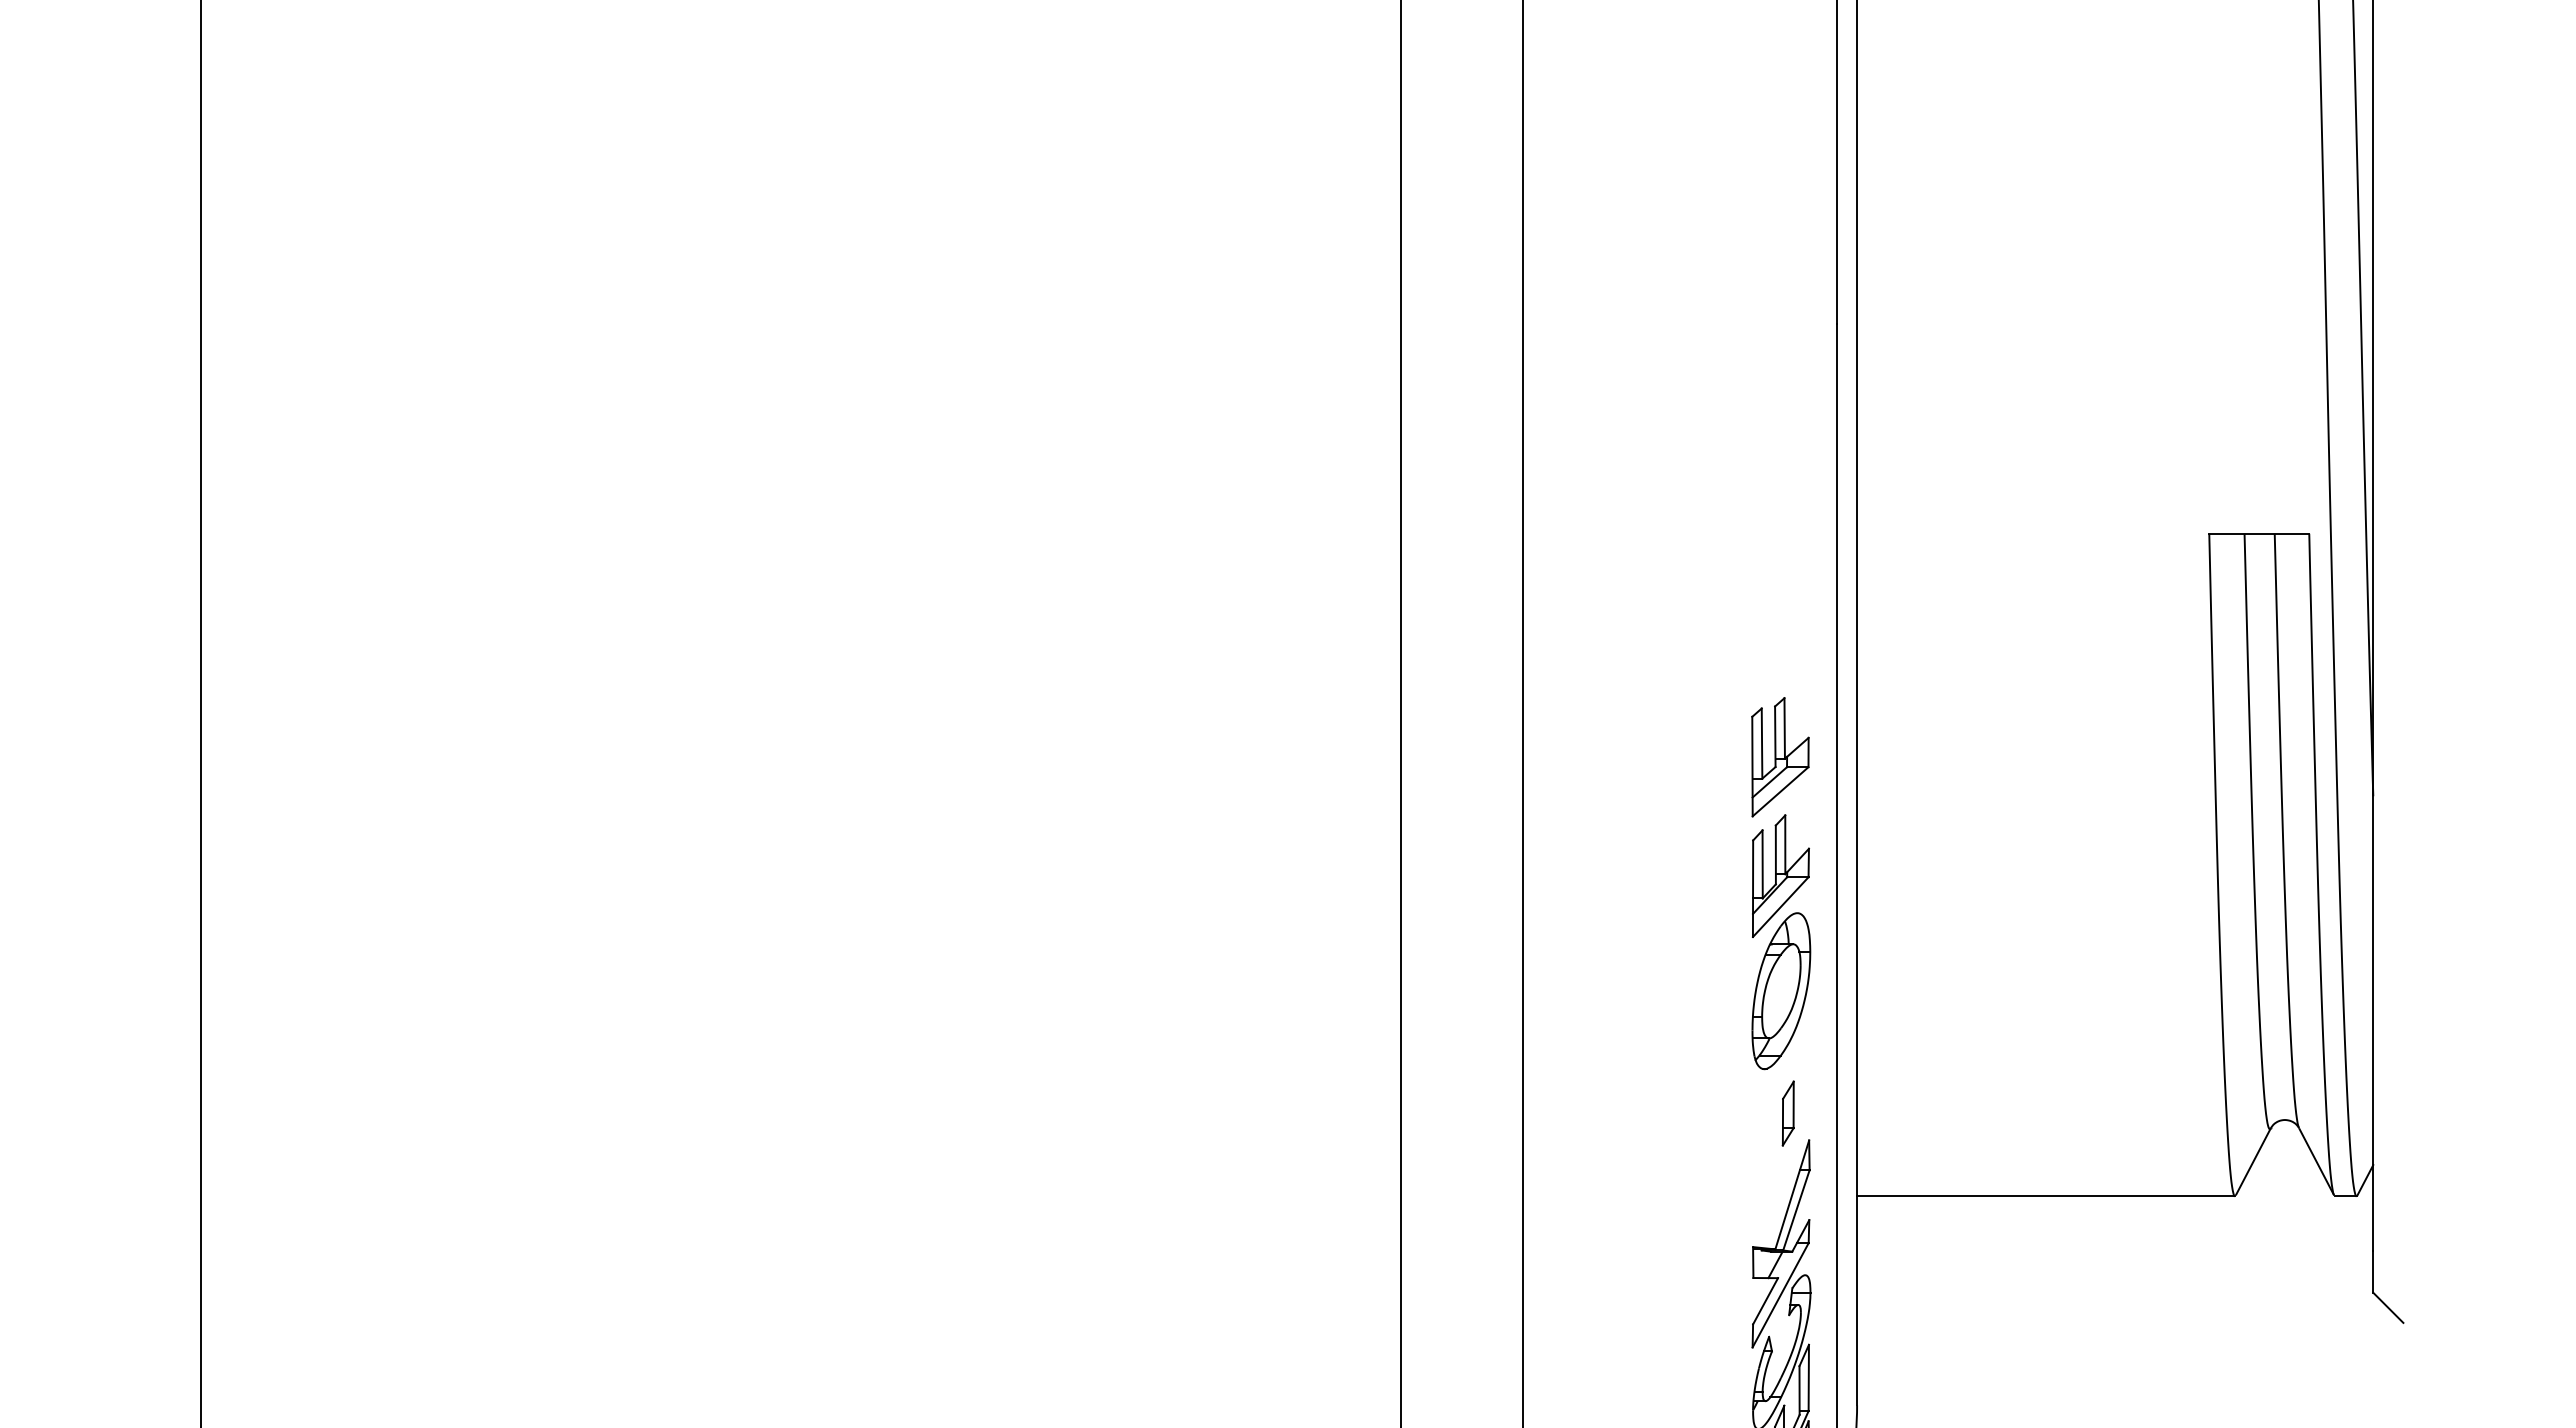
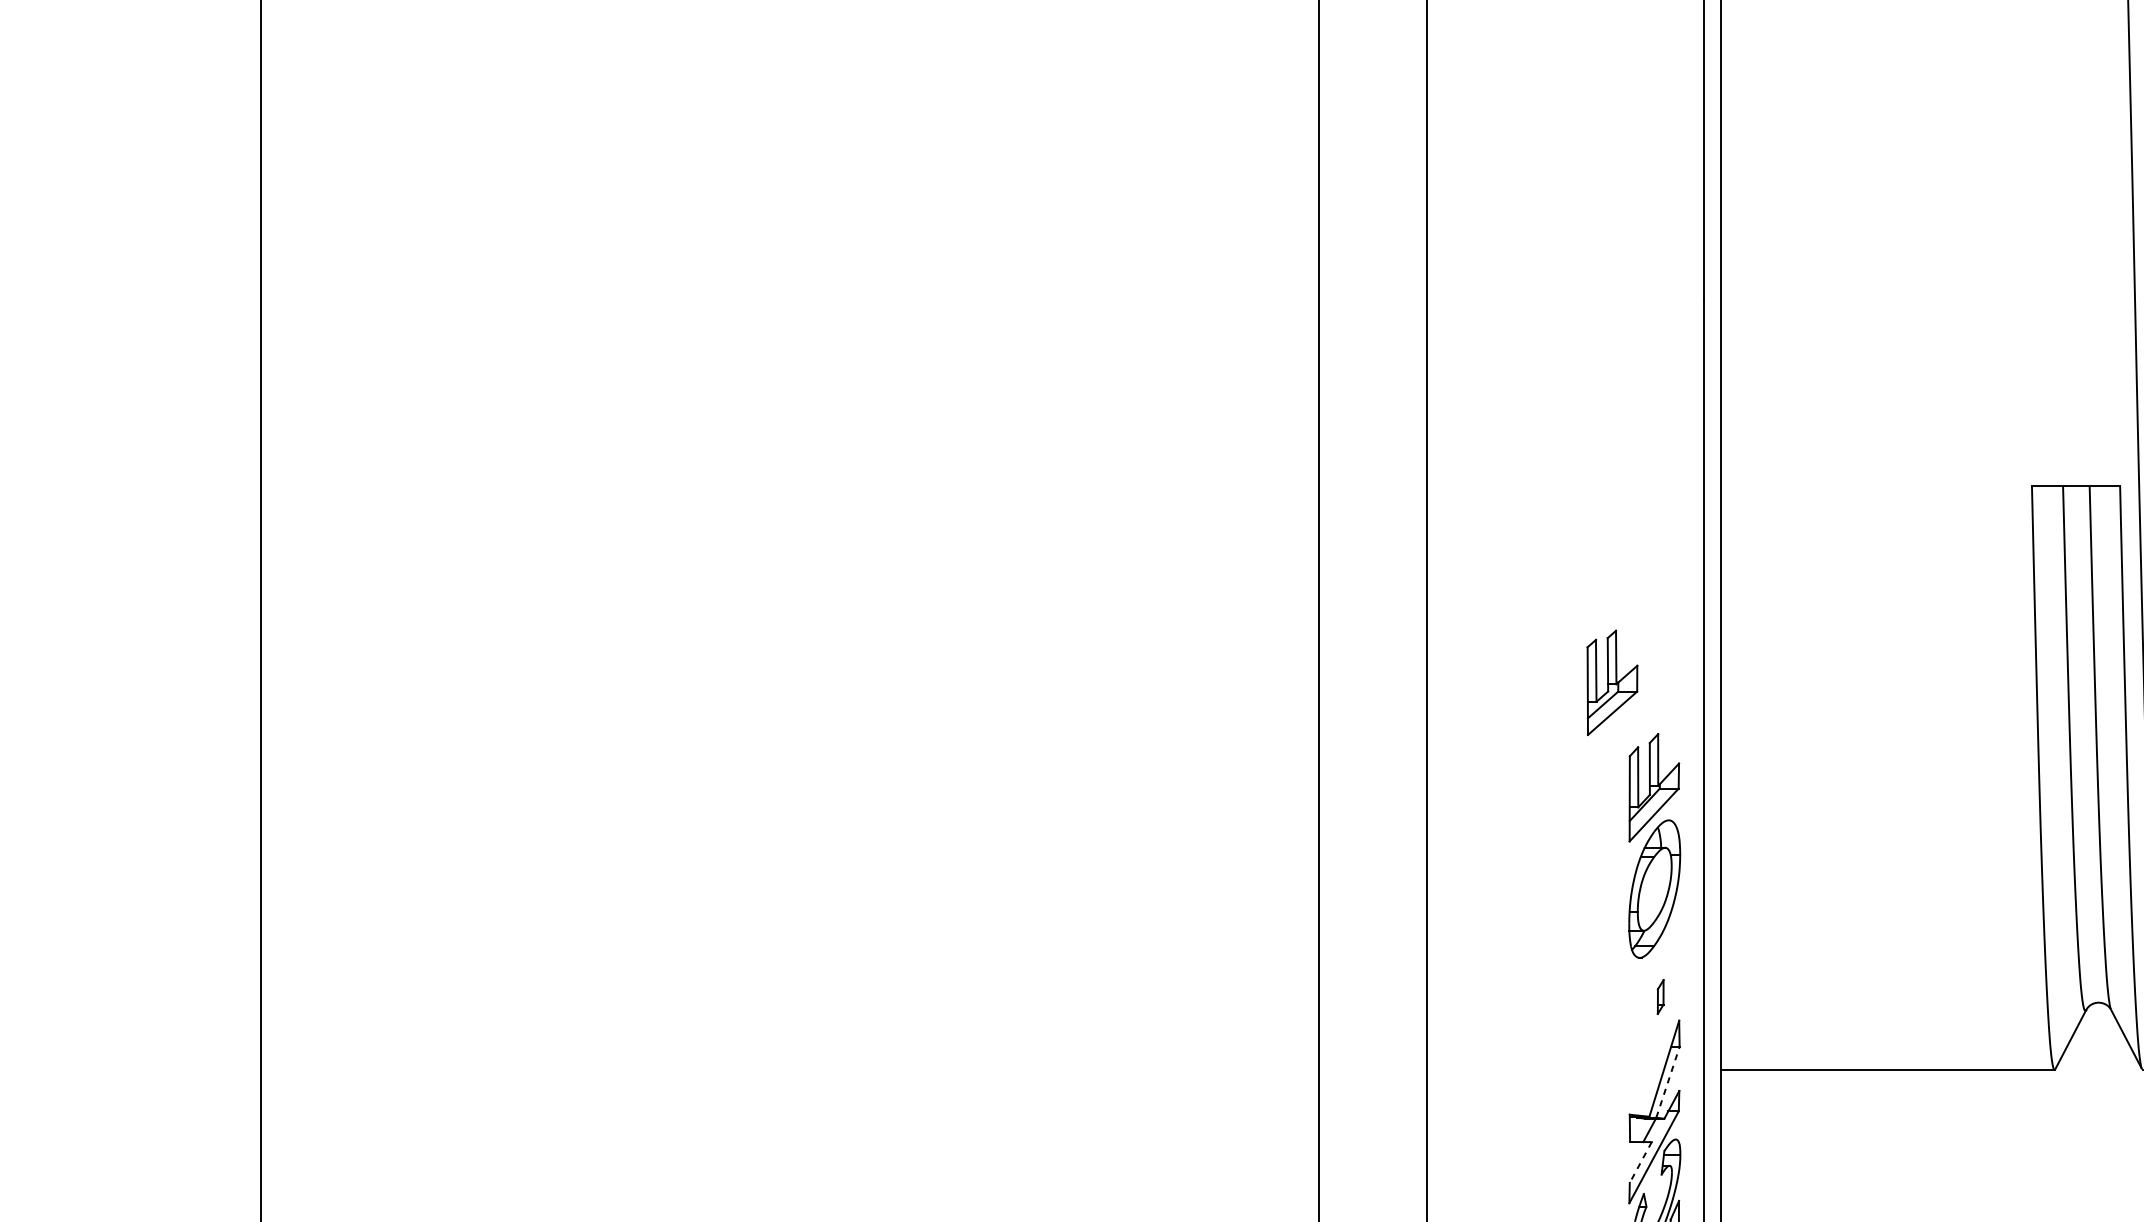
part: (1780, 757) -> (1612, 683), moved
part: (1787, 1113) -> (1660, 996), size x0.6
line: (1796, 1209) -> (1668, 1081), solid -> dashed
line: (1765, 1301) -> (1640, 1162), solid -> dashed

